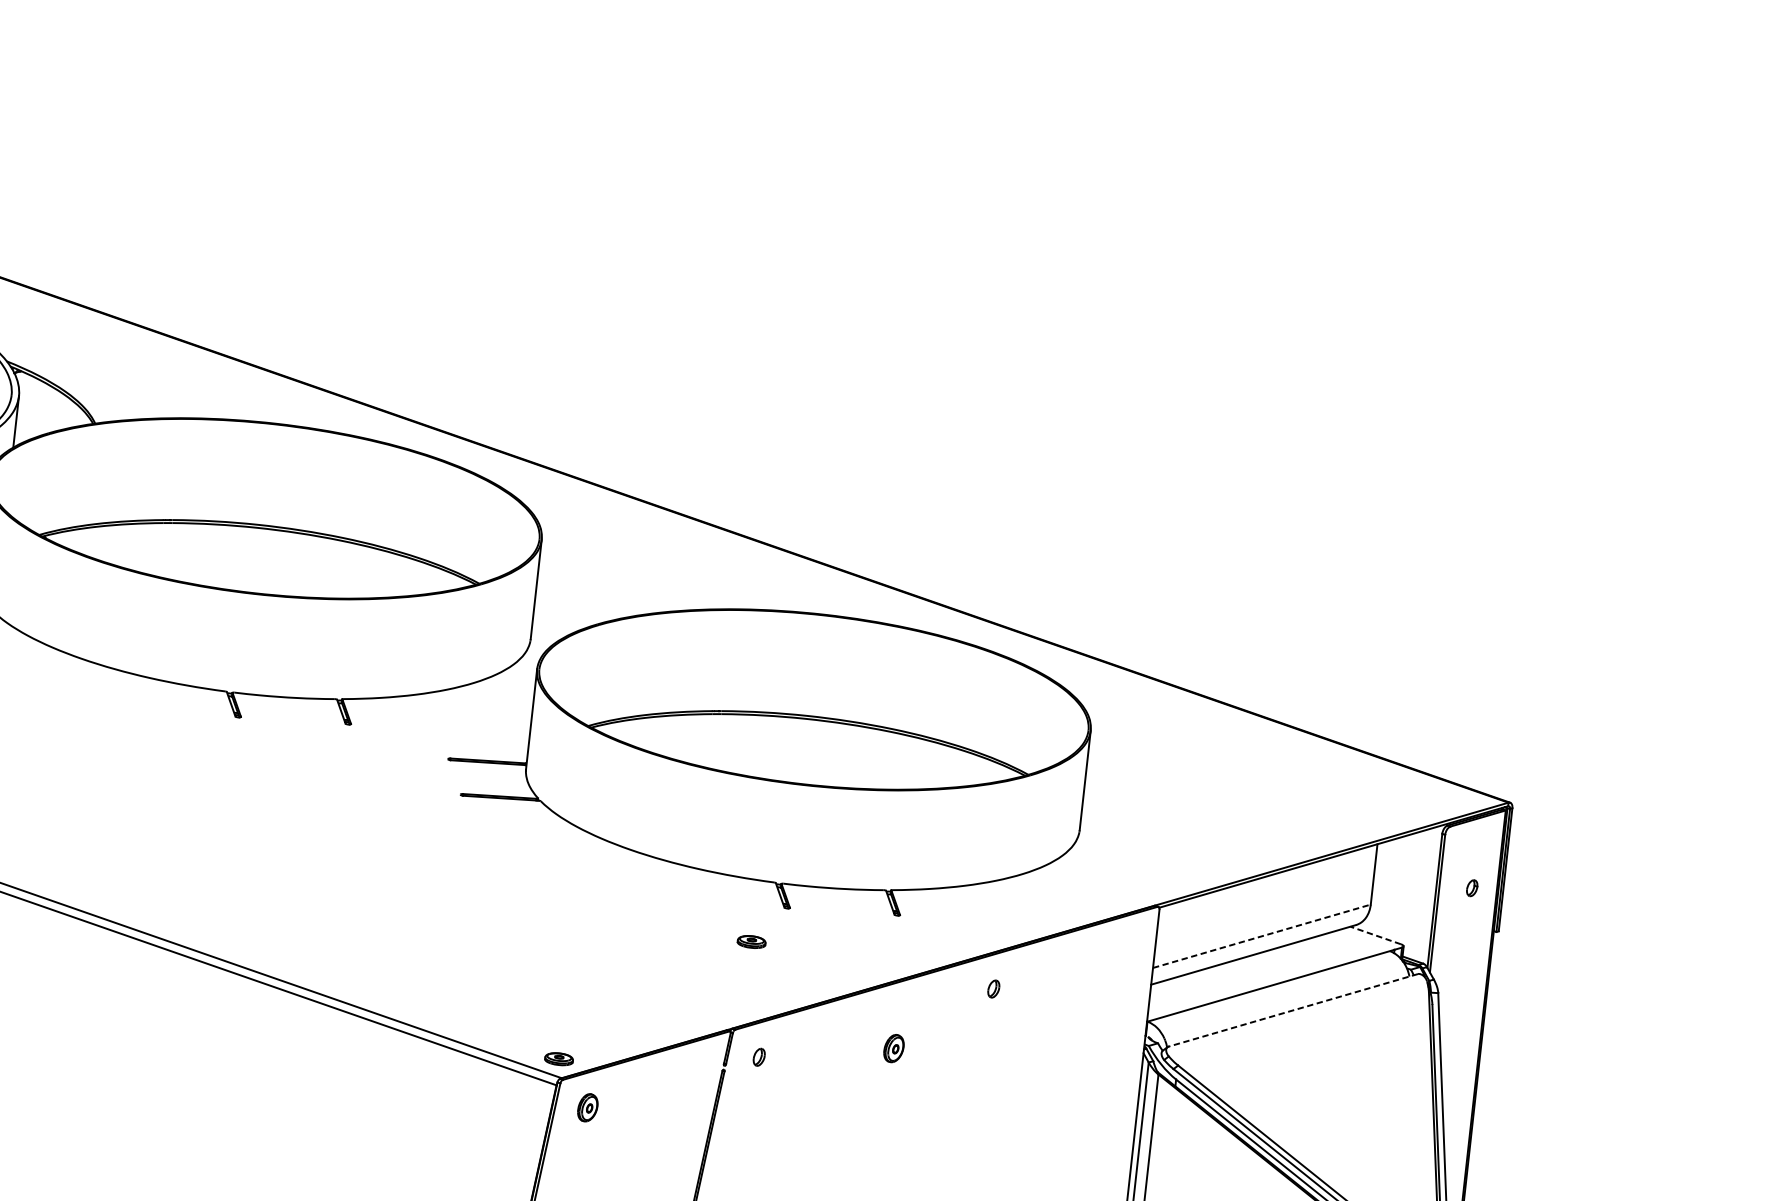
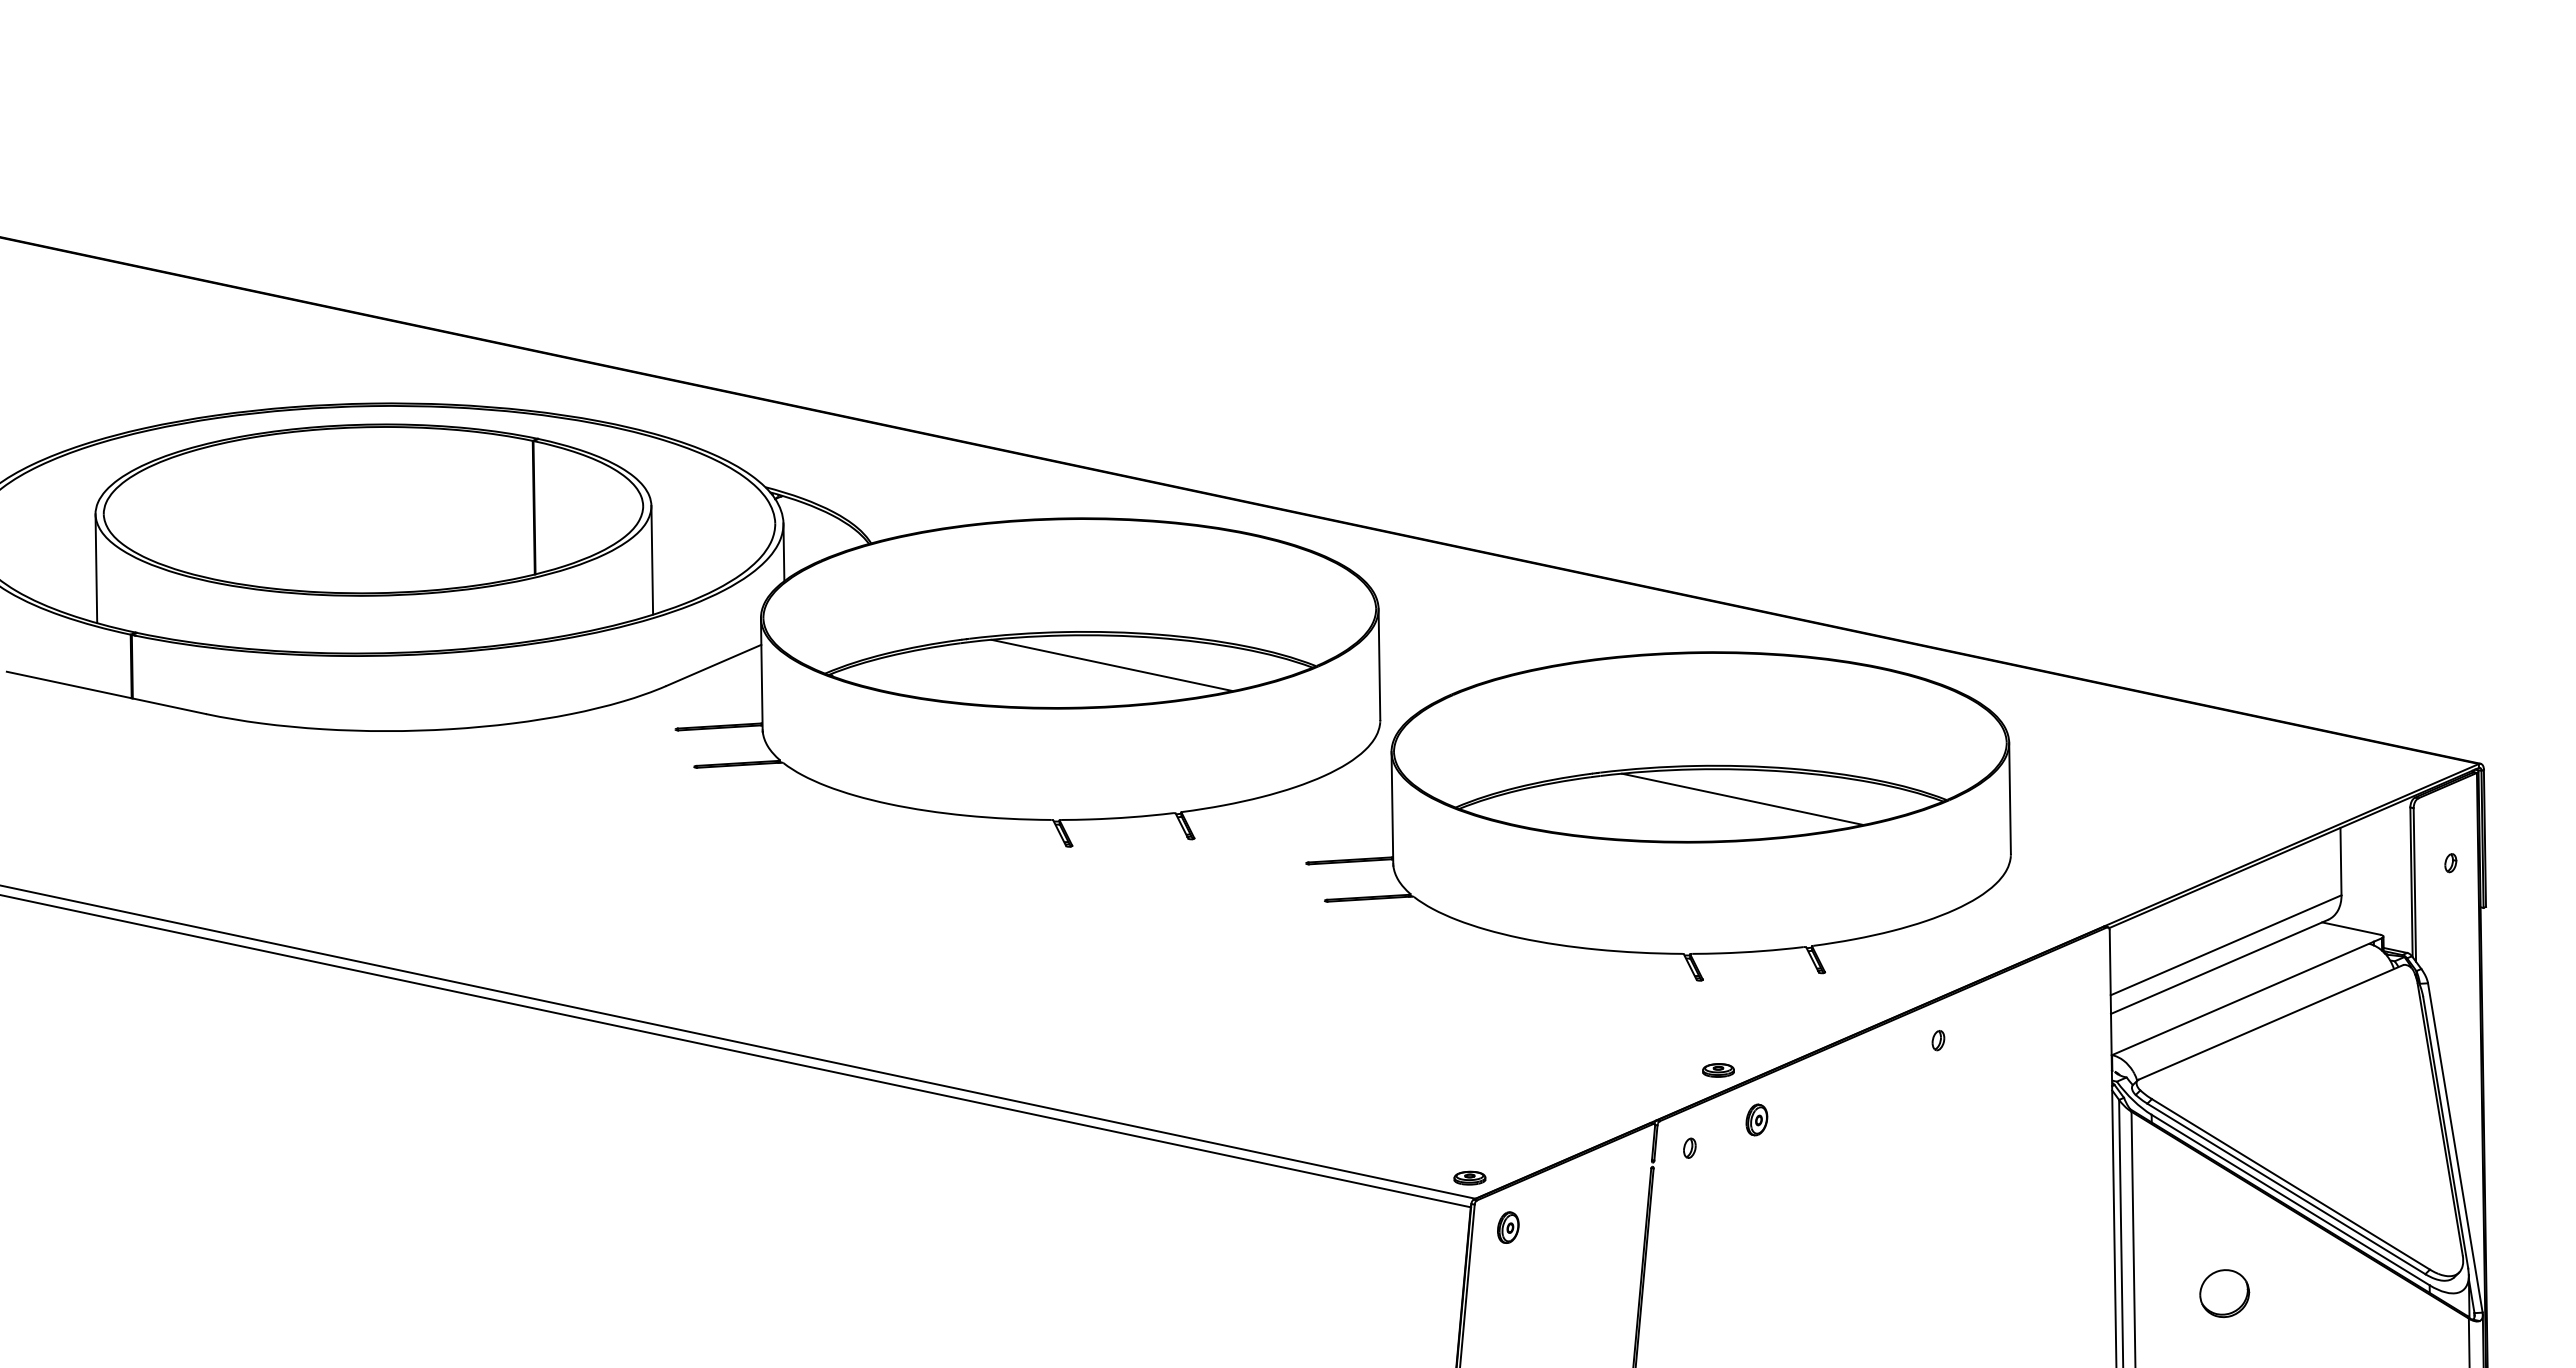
line: (296, 560) -> (1111, 665), added
line: (845, 750) -> (1742, 798), added
line: (1375, 935) -> (2351, 928), dashed -> solid
line: (1262, 936) -> (2226, 945), dashed -> solid
part: (751, 942) -> (1718, 1070), moved
line: (1292, 1010) -> (2270, 1022), dashed -> solid
part: (893, 1048) -> (1756, 1119), moved

